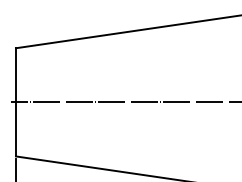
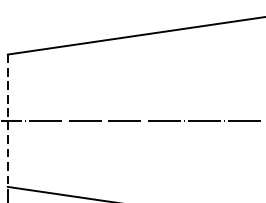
line: (15, 102) -> (7, 120), solid -> dashed

